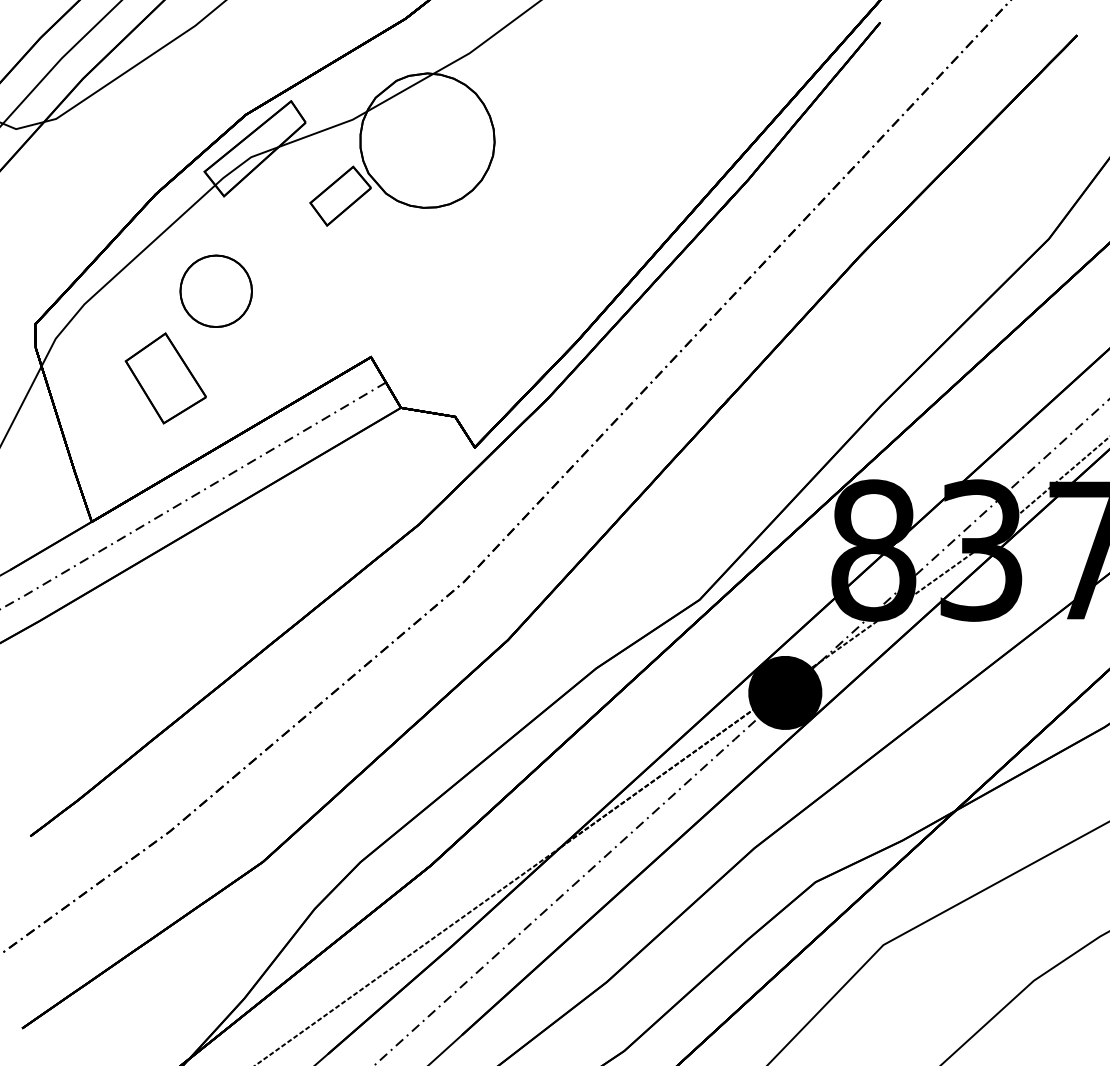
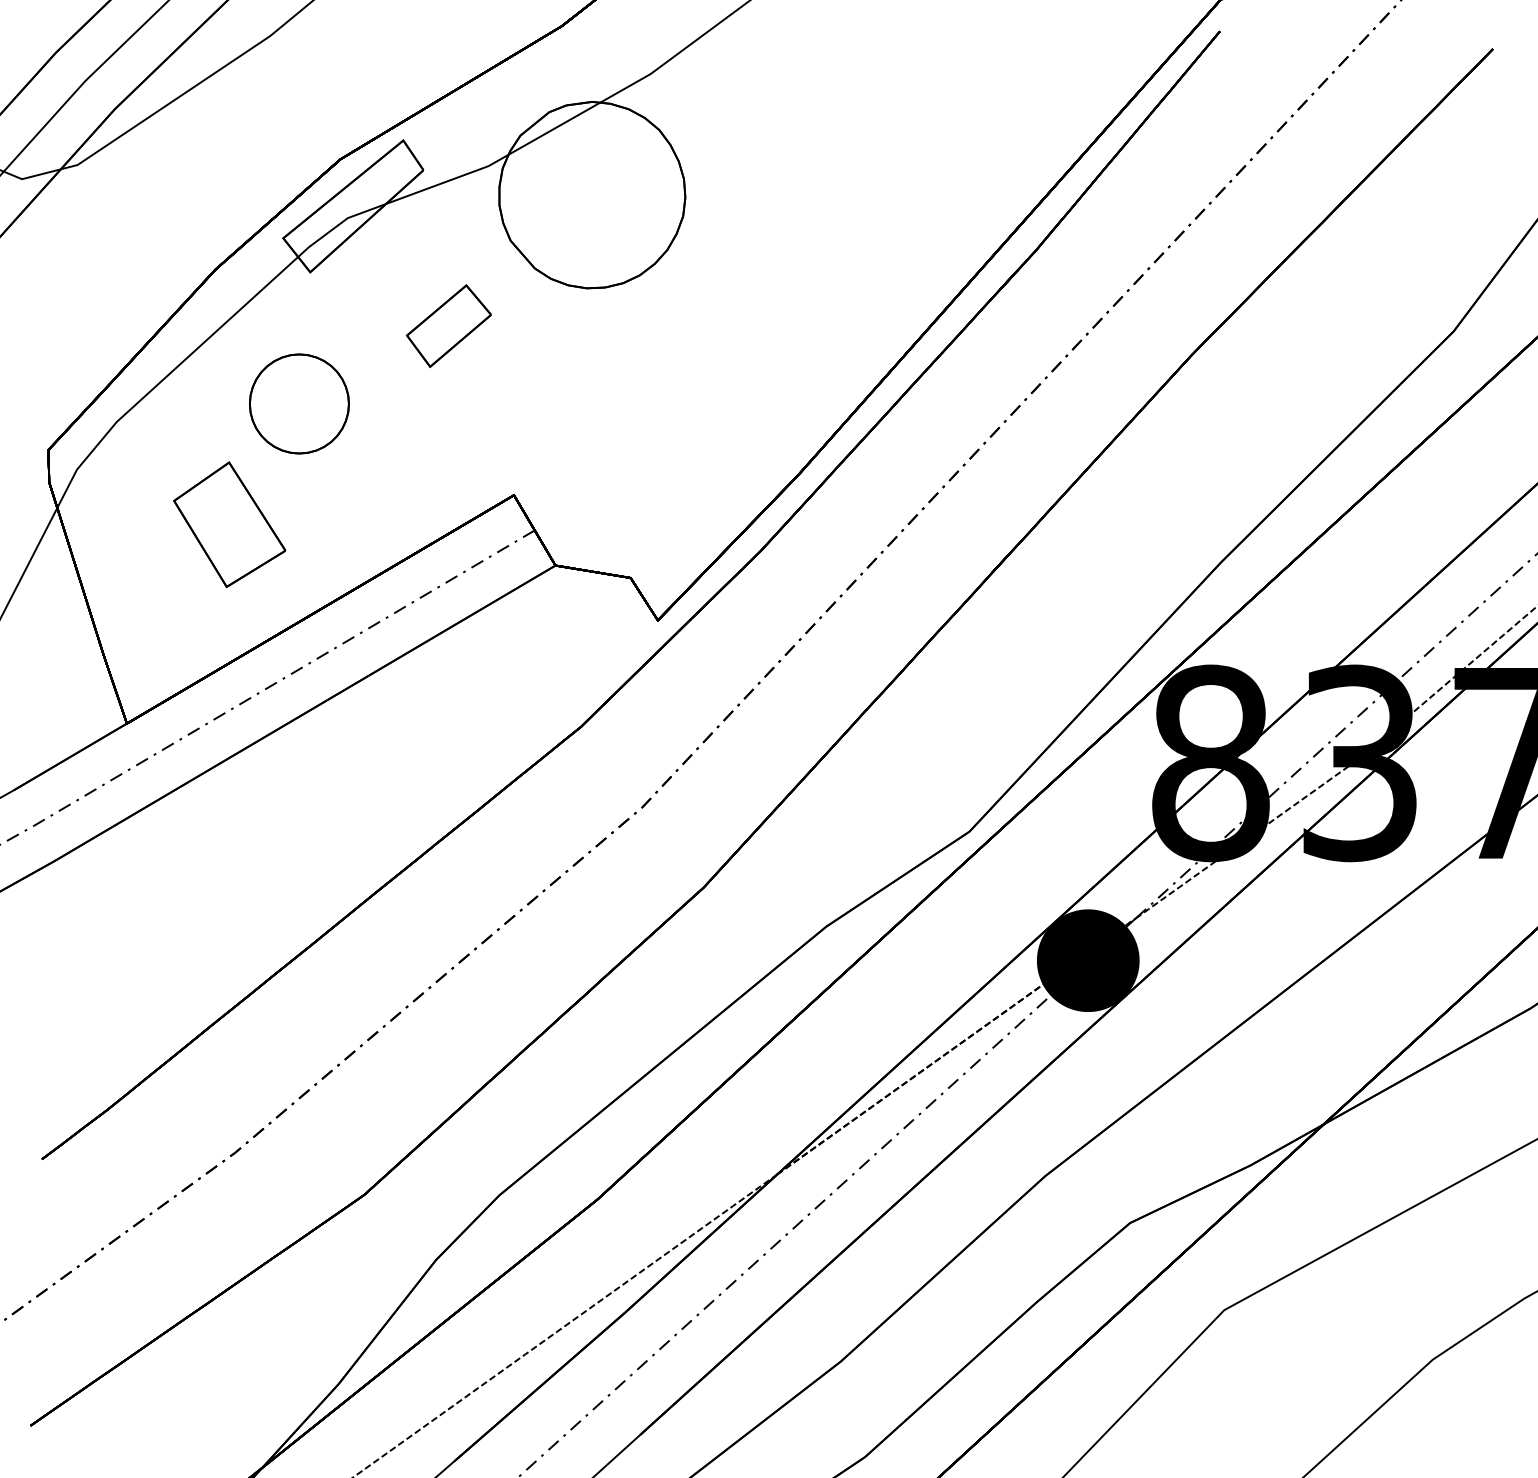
part: (340, 195) -> (448, 325), moved

